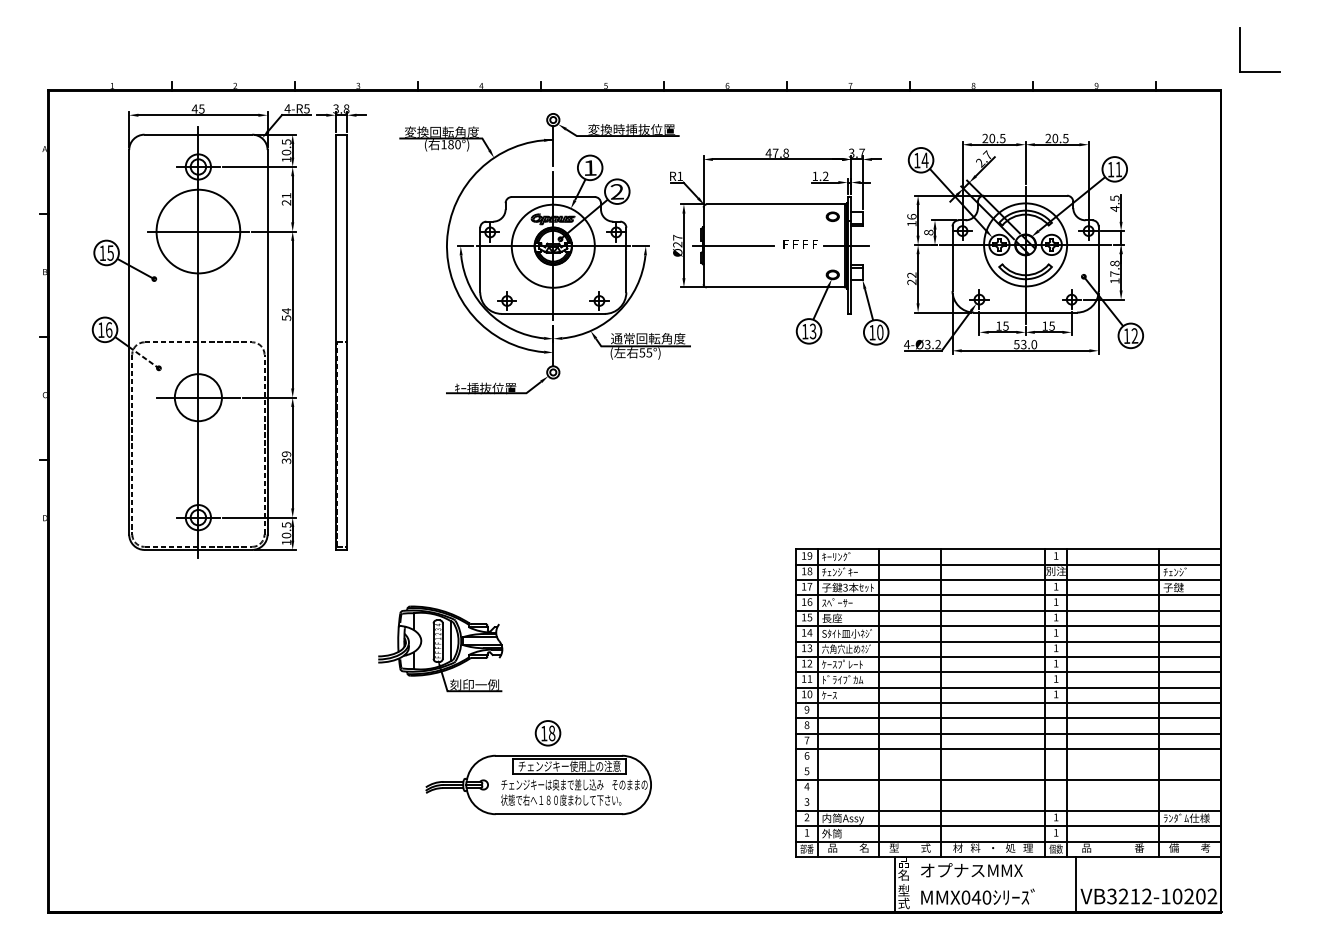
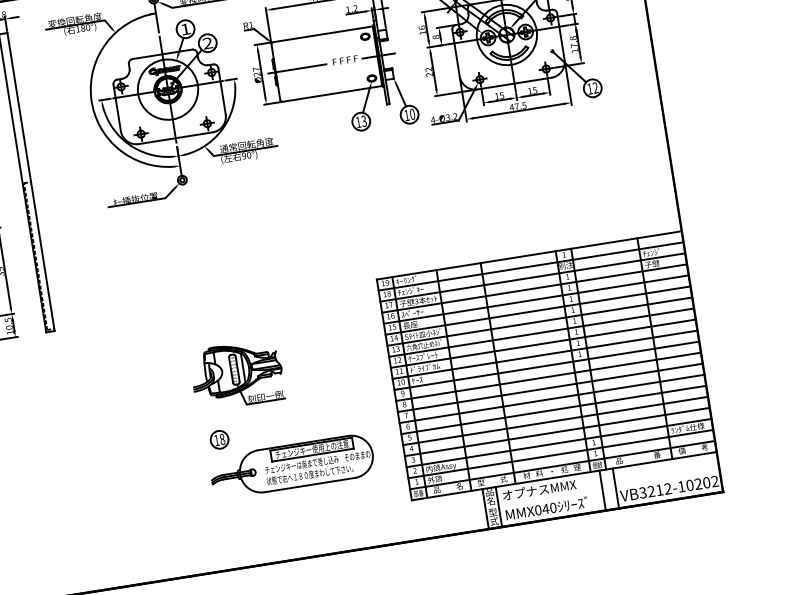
text: (1025, 344) -> (518, 106), 53.0 -> 47.5
text: (645, 352) -> (246, 155), 55°) -> 90°)
part: (440, 648) -> (236, 374), moved
line: (1008, 764) -> (553, 409), added
part: (538, 784) -> (291, 466), moved
line: (1008, 795) -> (557, 432), added
line: (913, 884) -> (499, 506), added
line: (1057, 884) -> (602, 490), added

